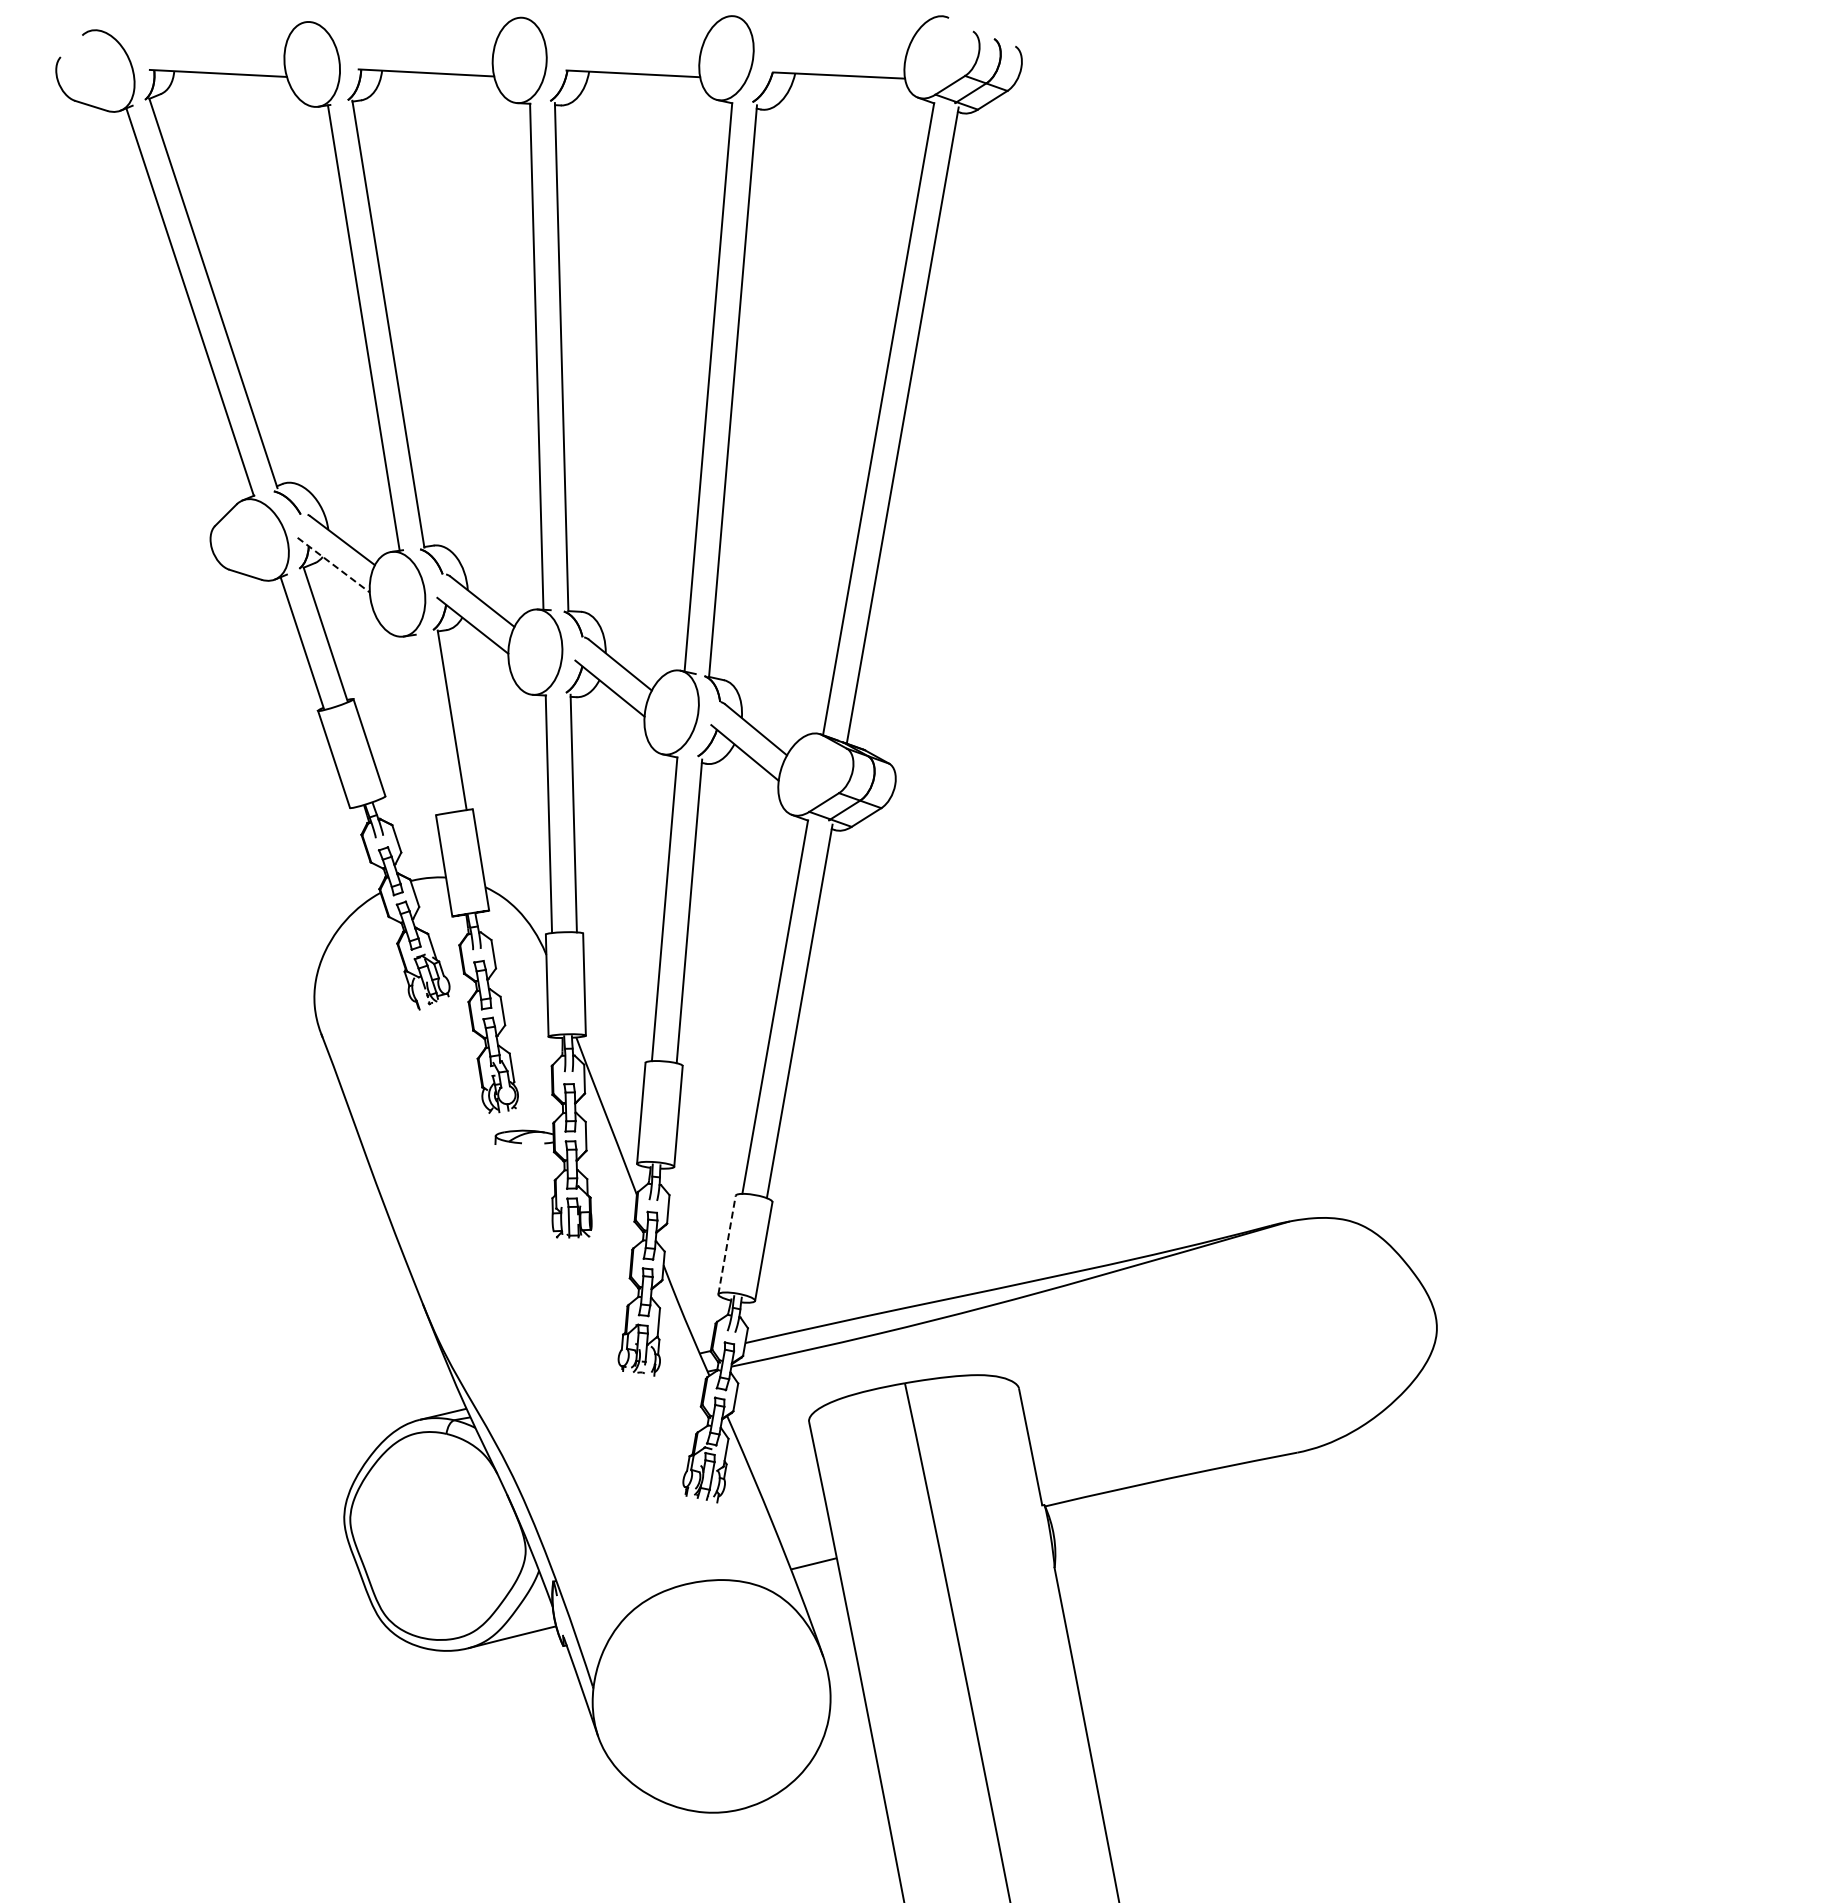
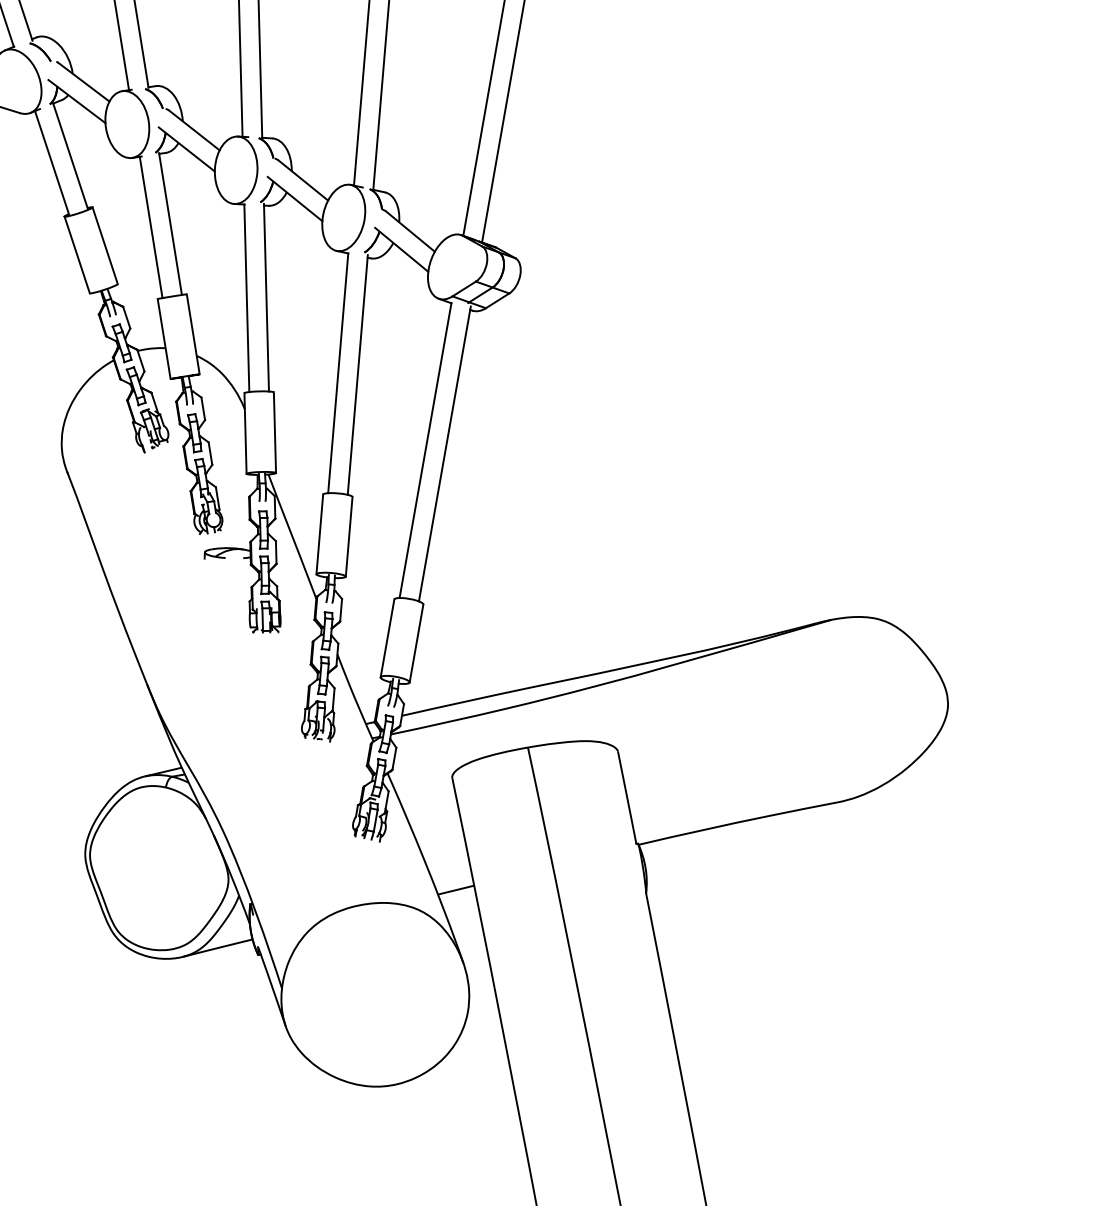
line: (334, 565) -> (77, 101), dashed -> solid
line: (427, 724) -> (150, 227), added
line: (727, 1244) -> (387, 637), dashed -> solid

